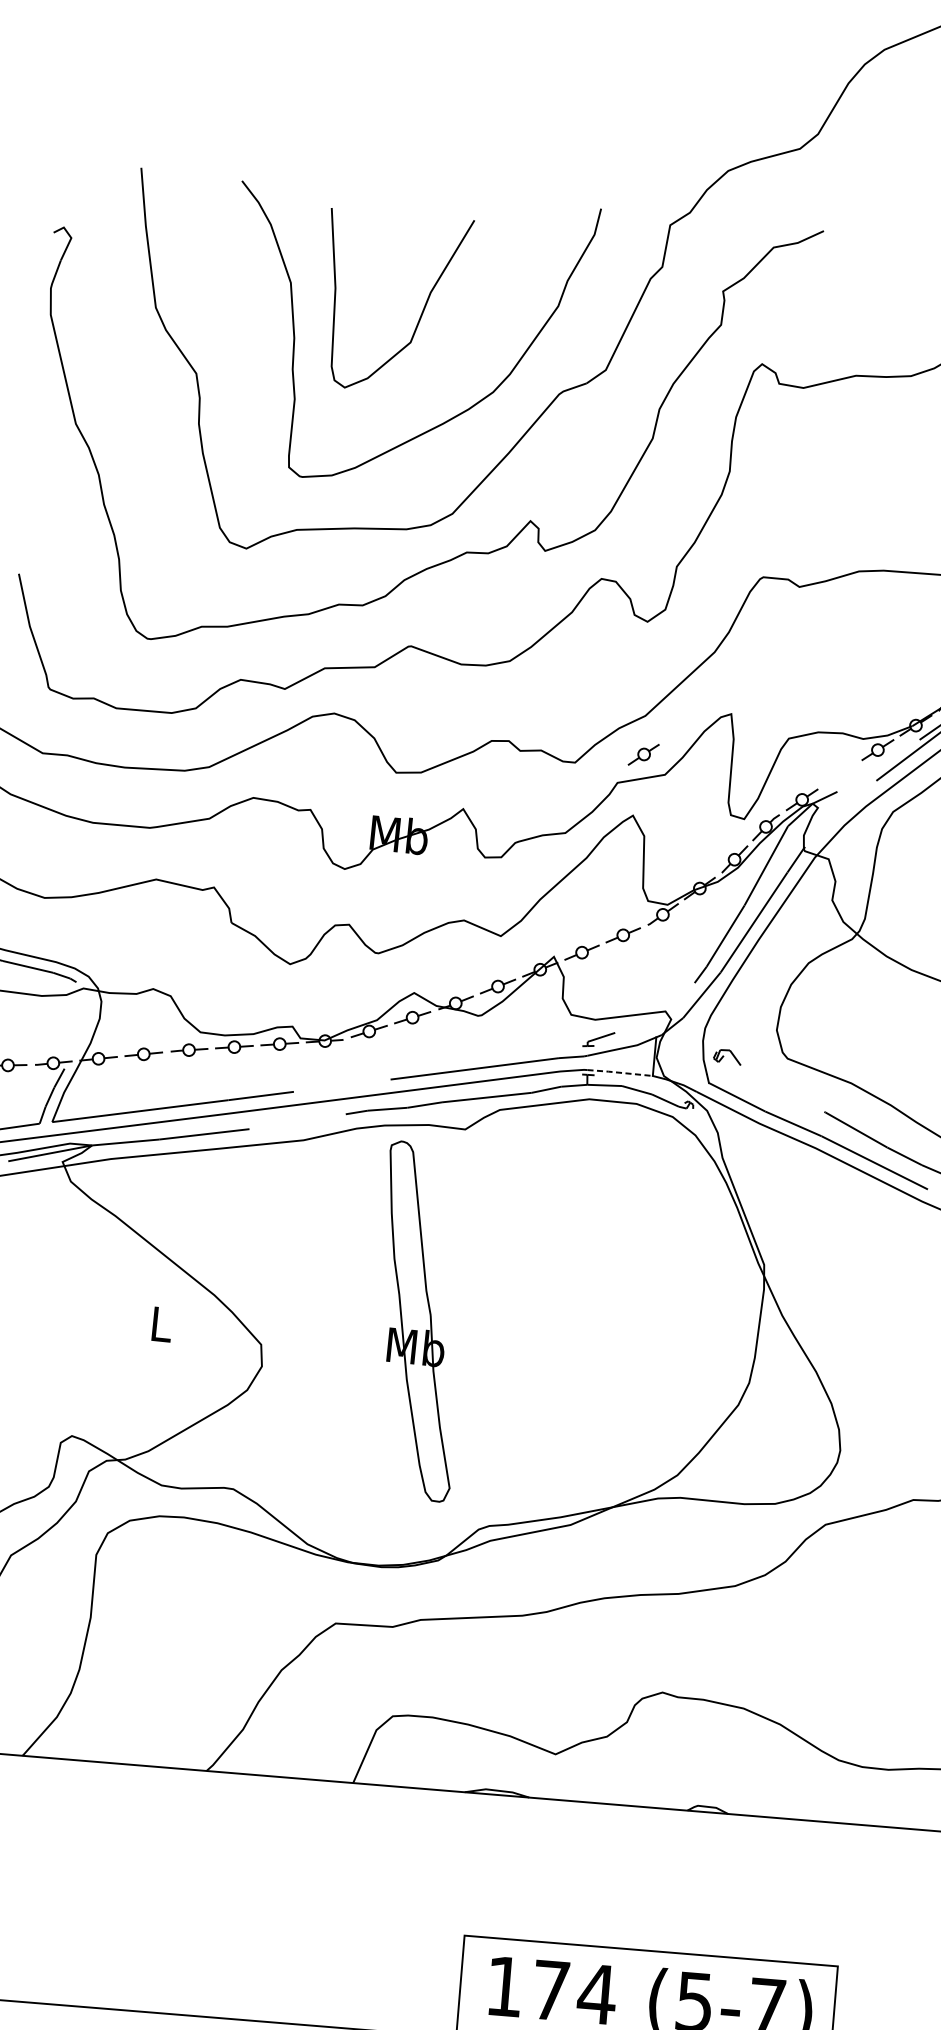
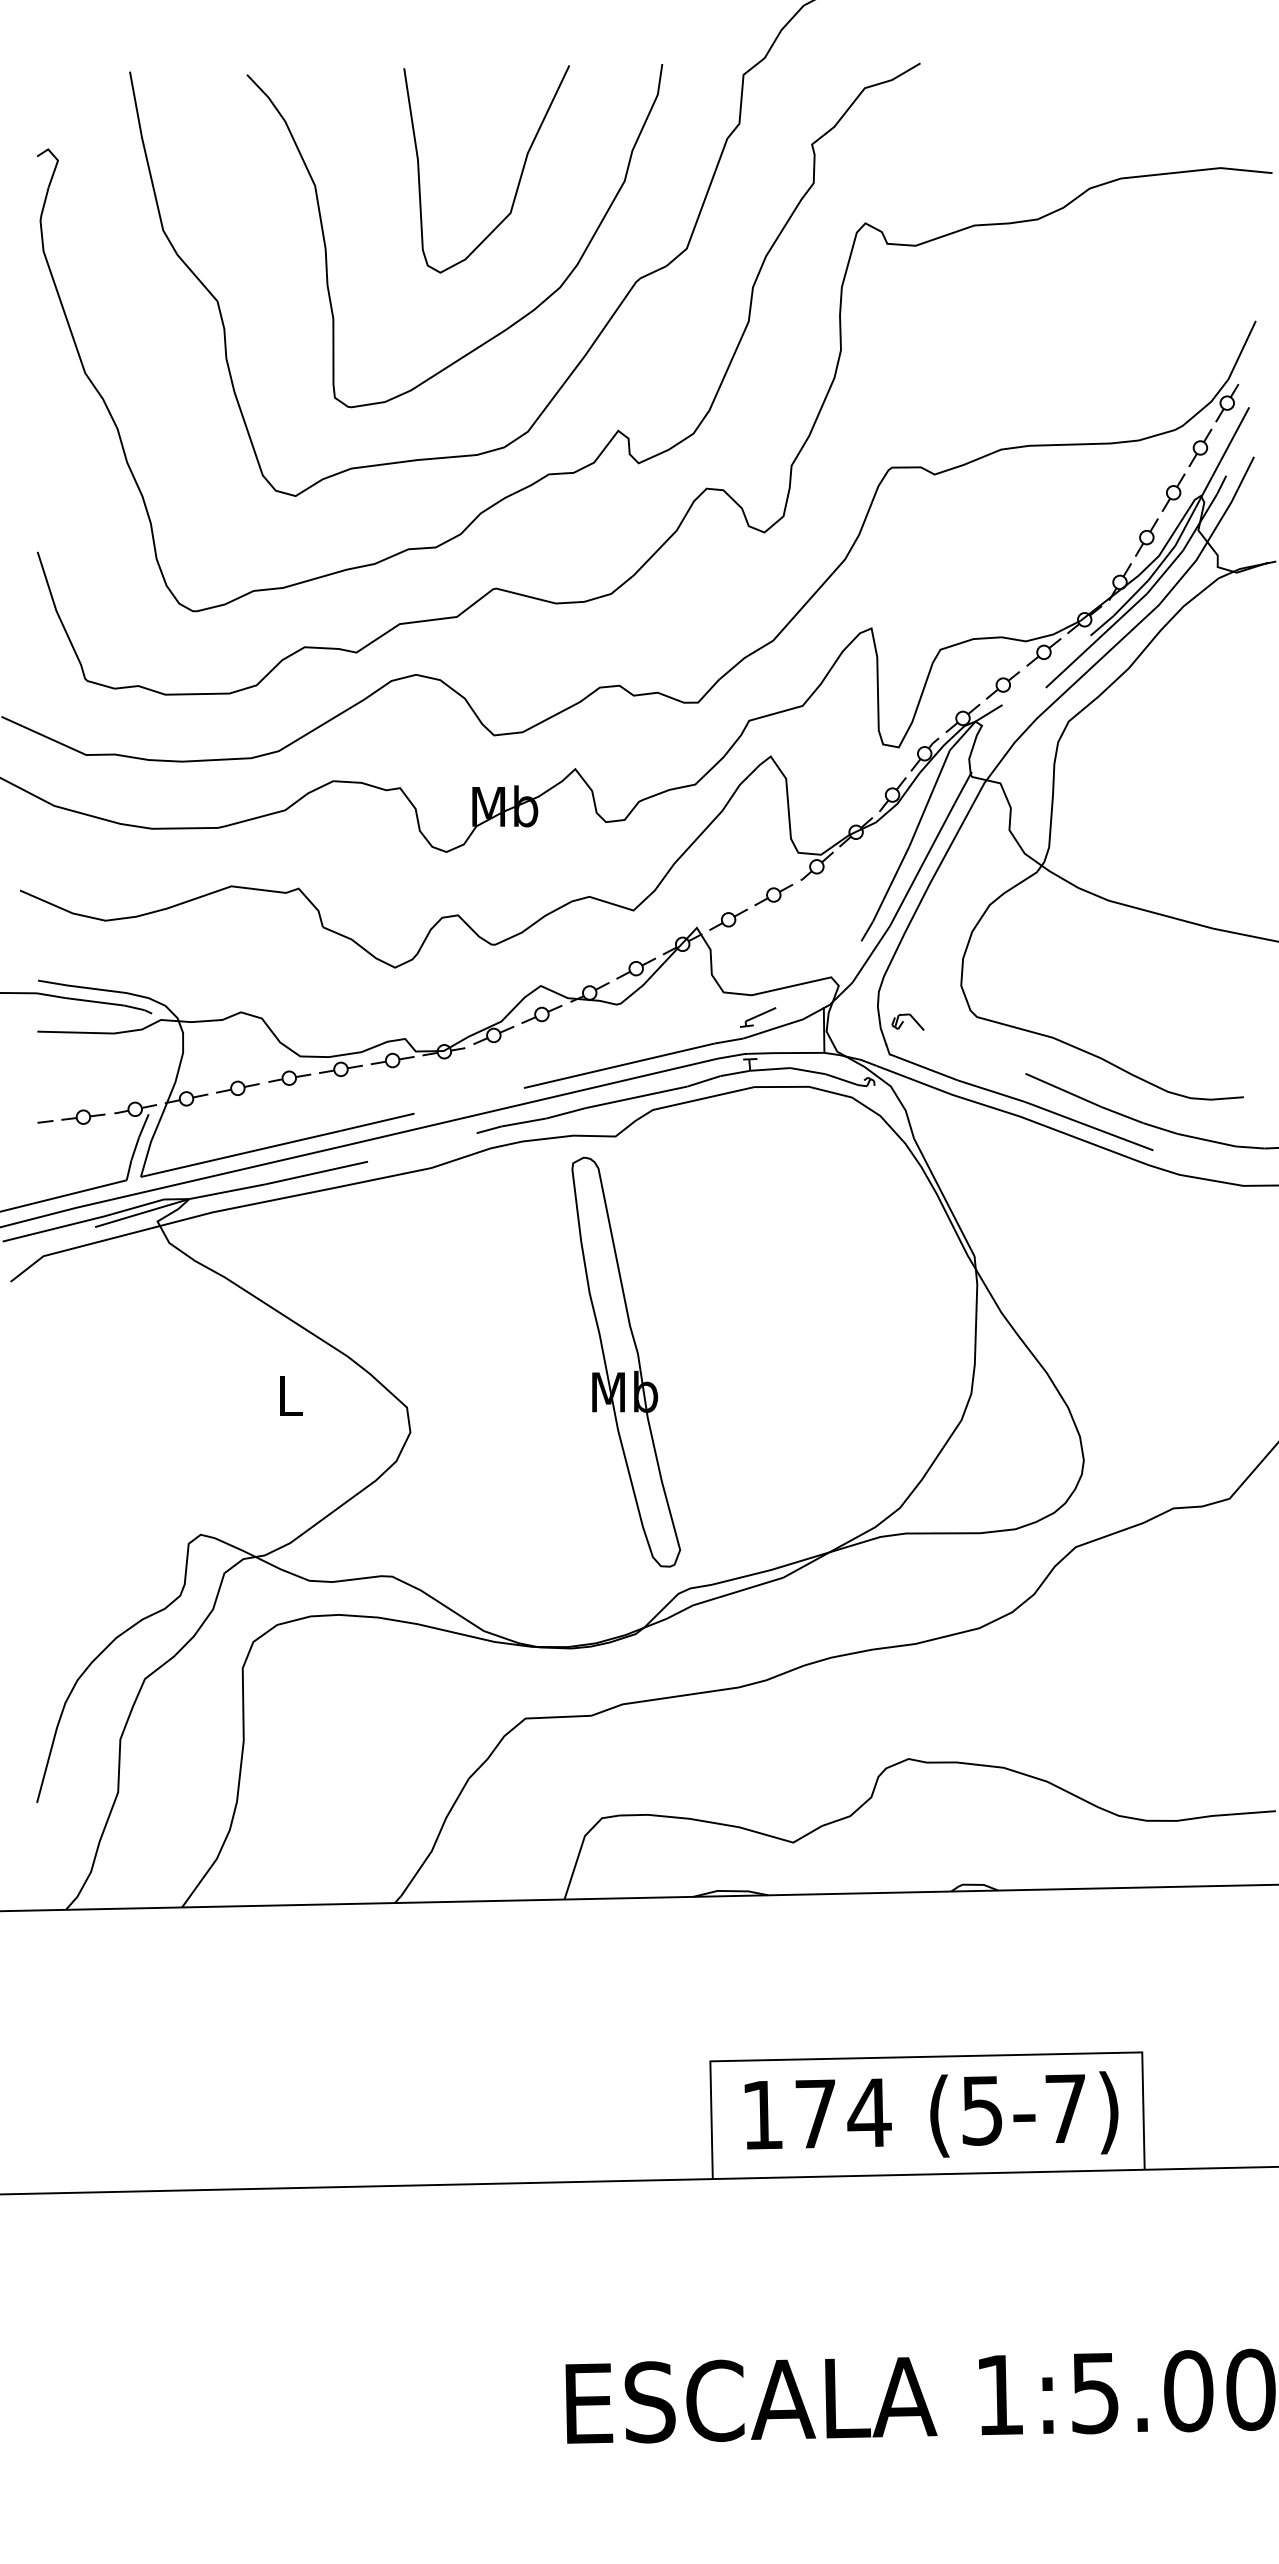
curve: (421, 312) -> (519, 177), moved
part: (643, 754) -> (1002, 685), moved
line: (619, 1073) -> (785, 1053), dashed -> solid
part: (419, 1320) -> (625, 1361), moved

